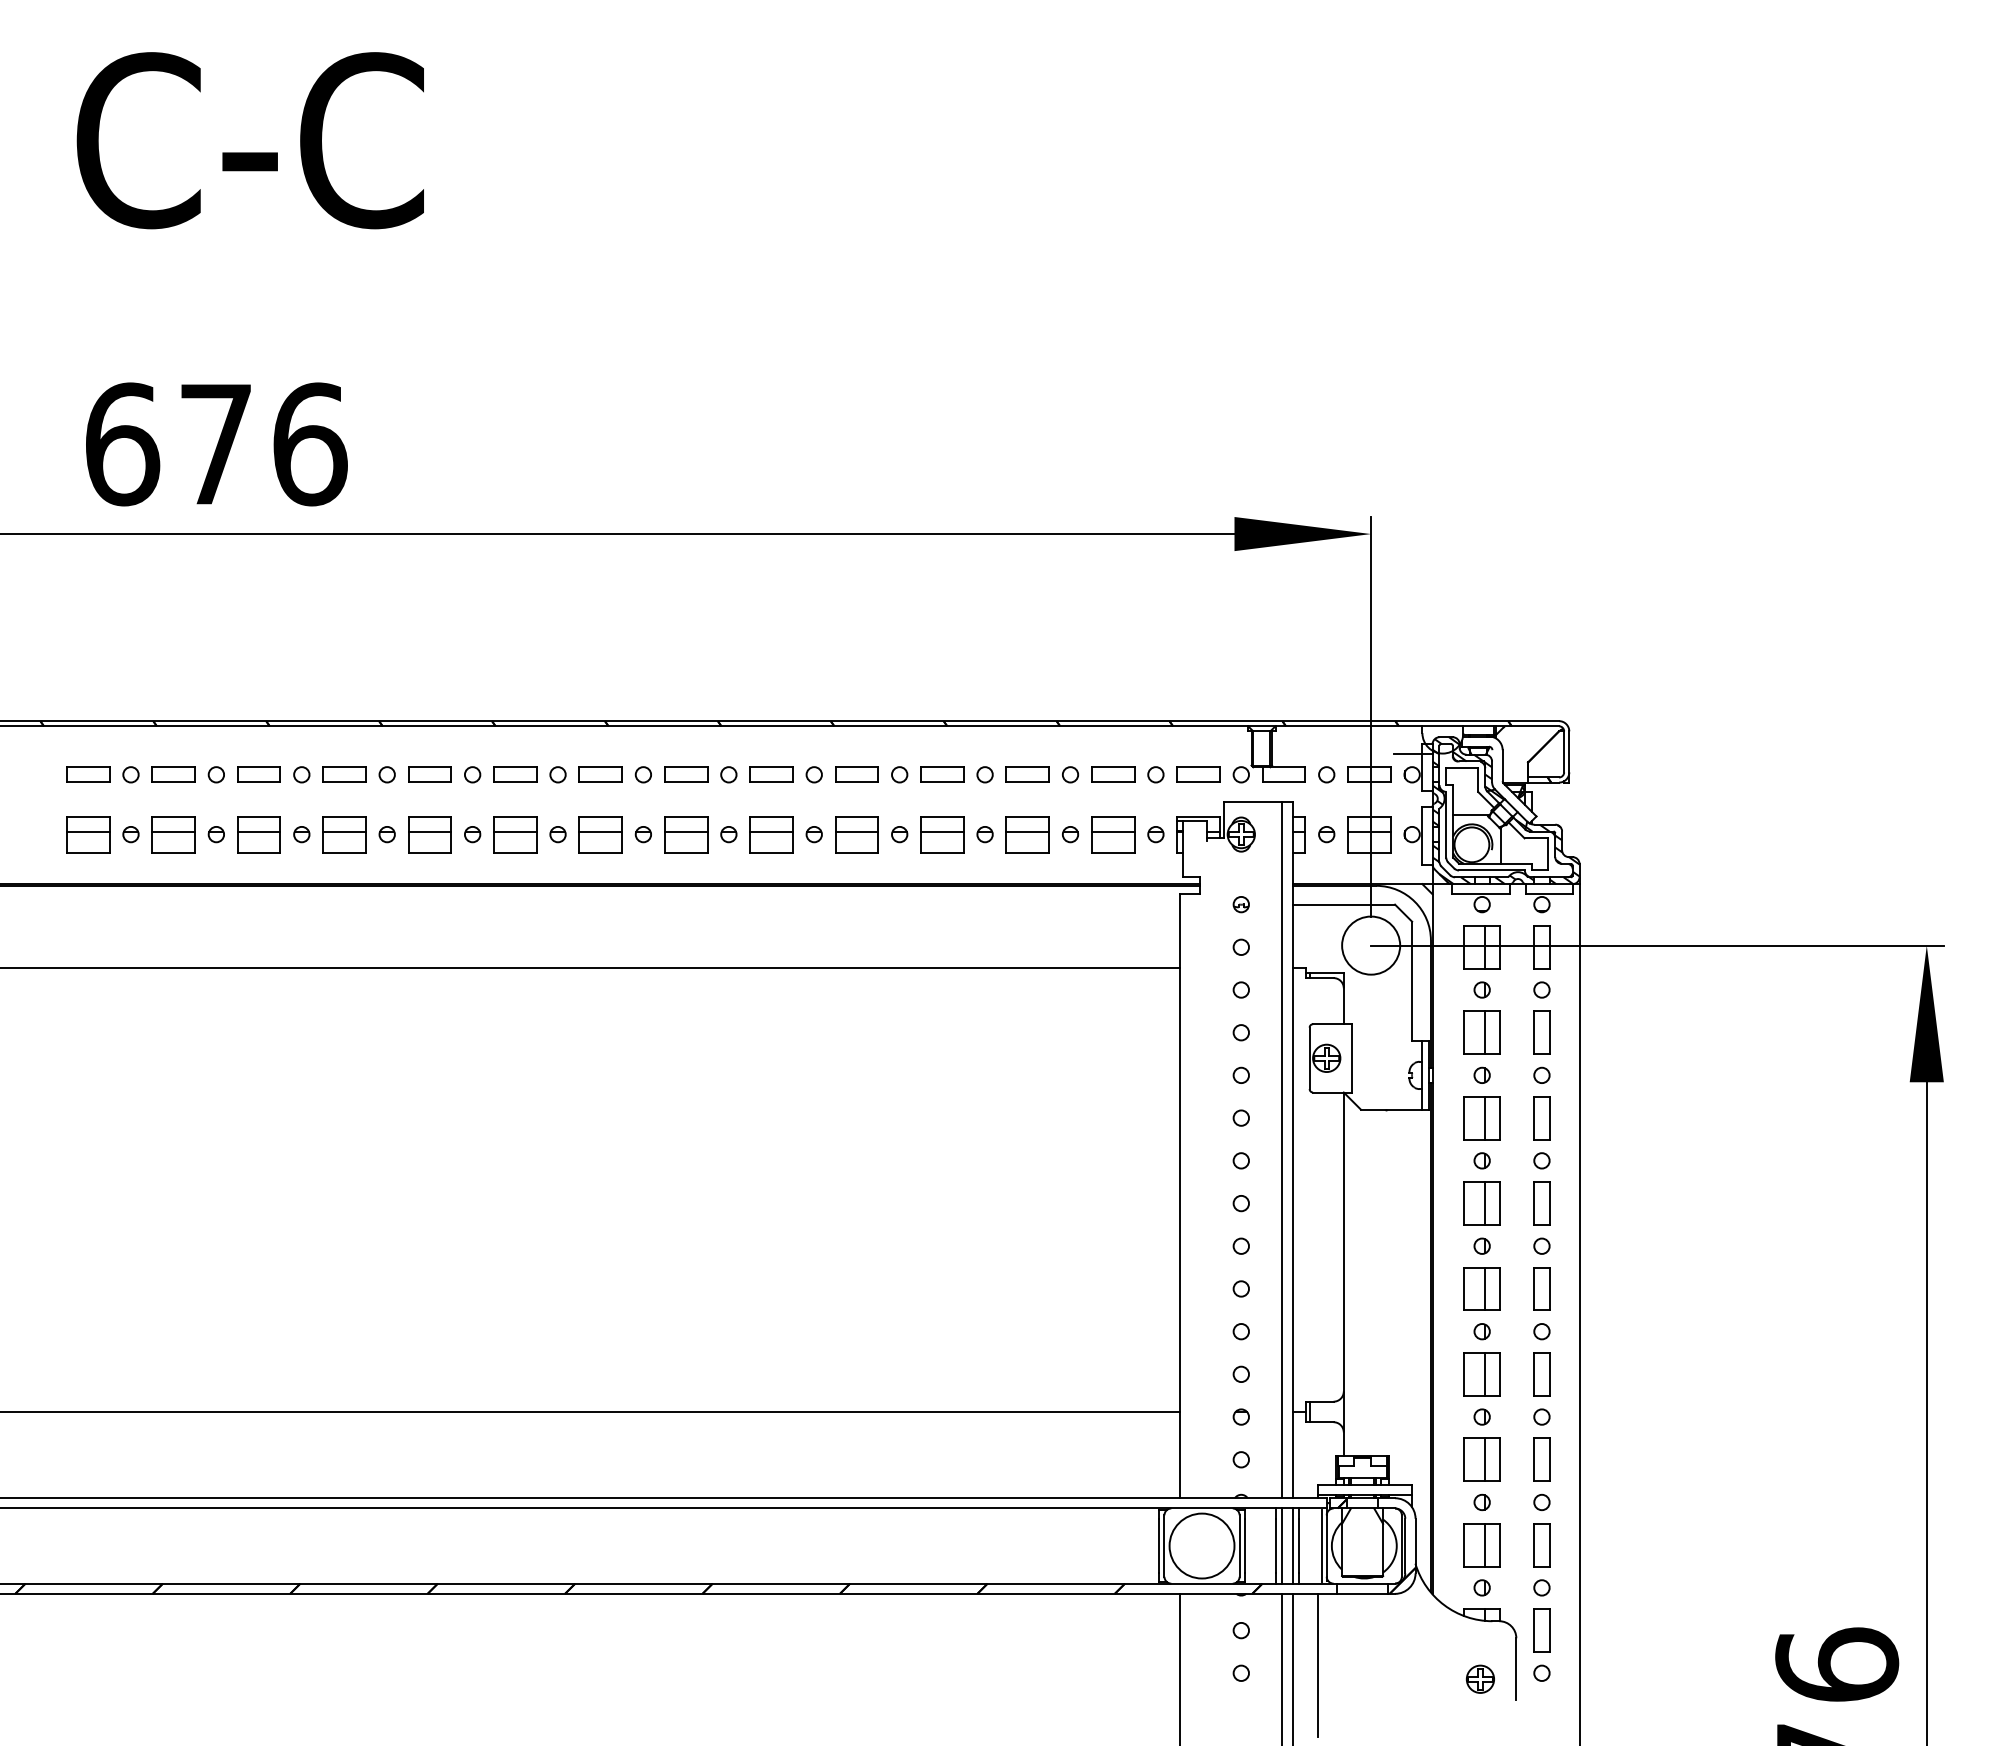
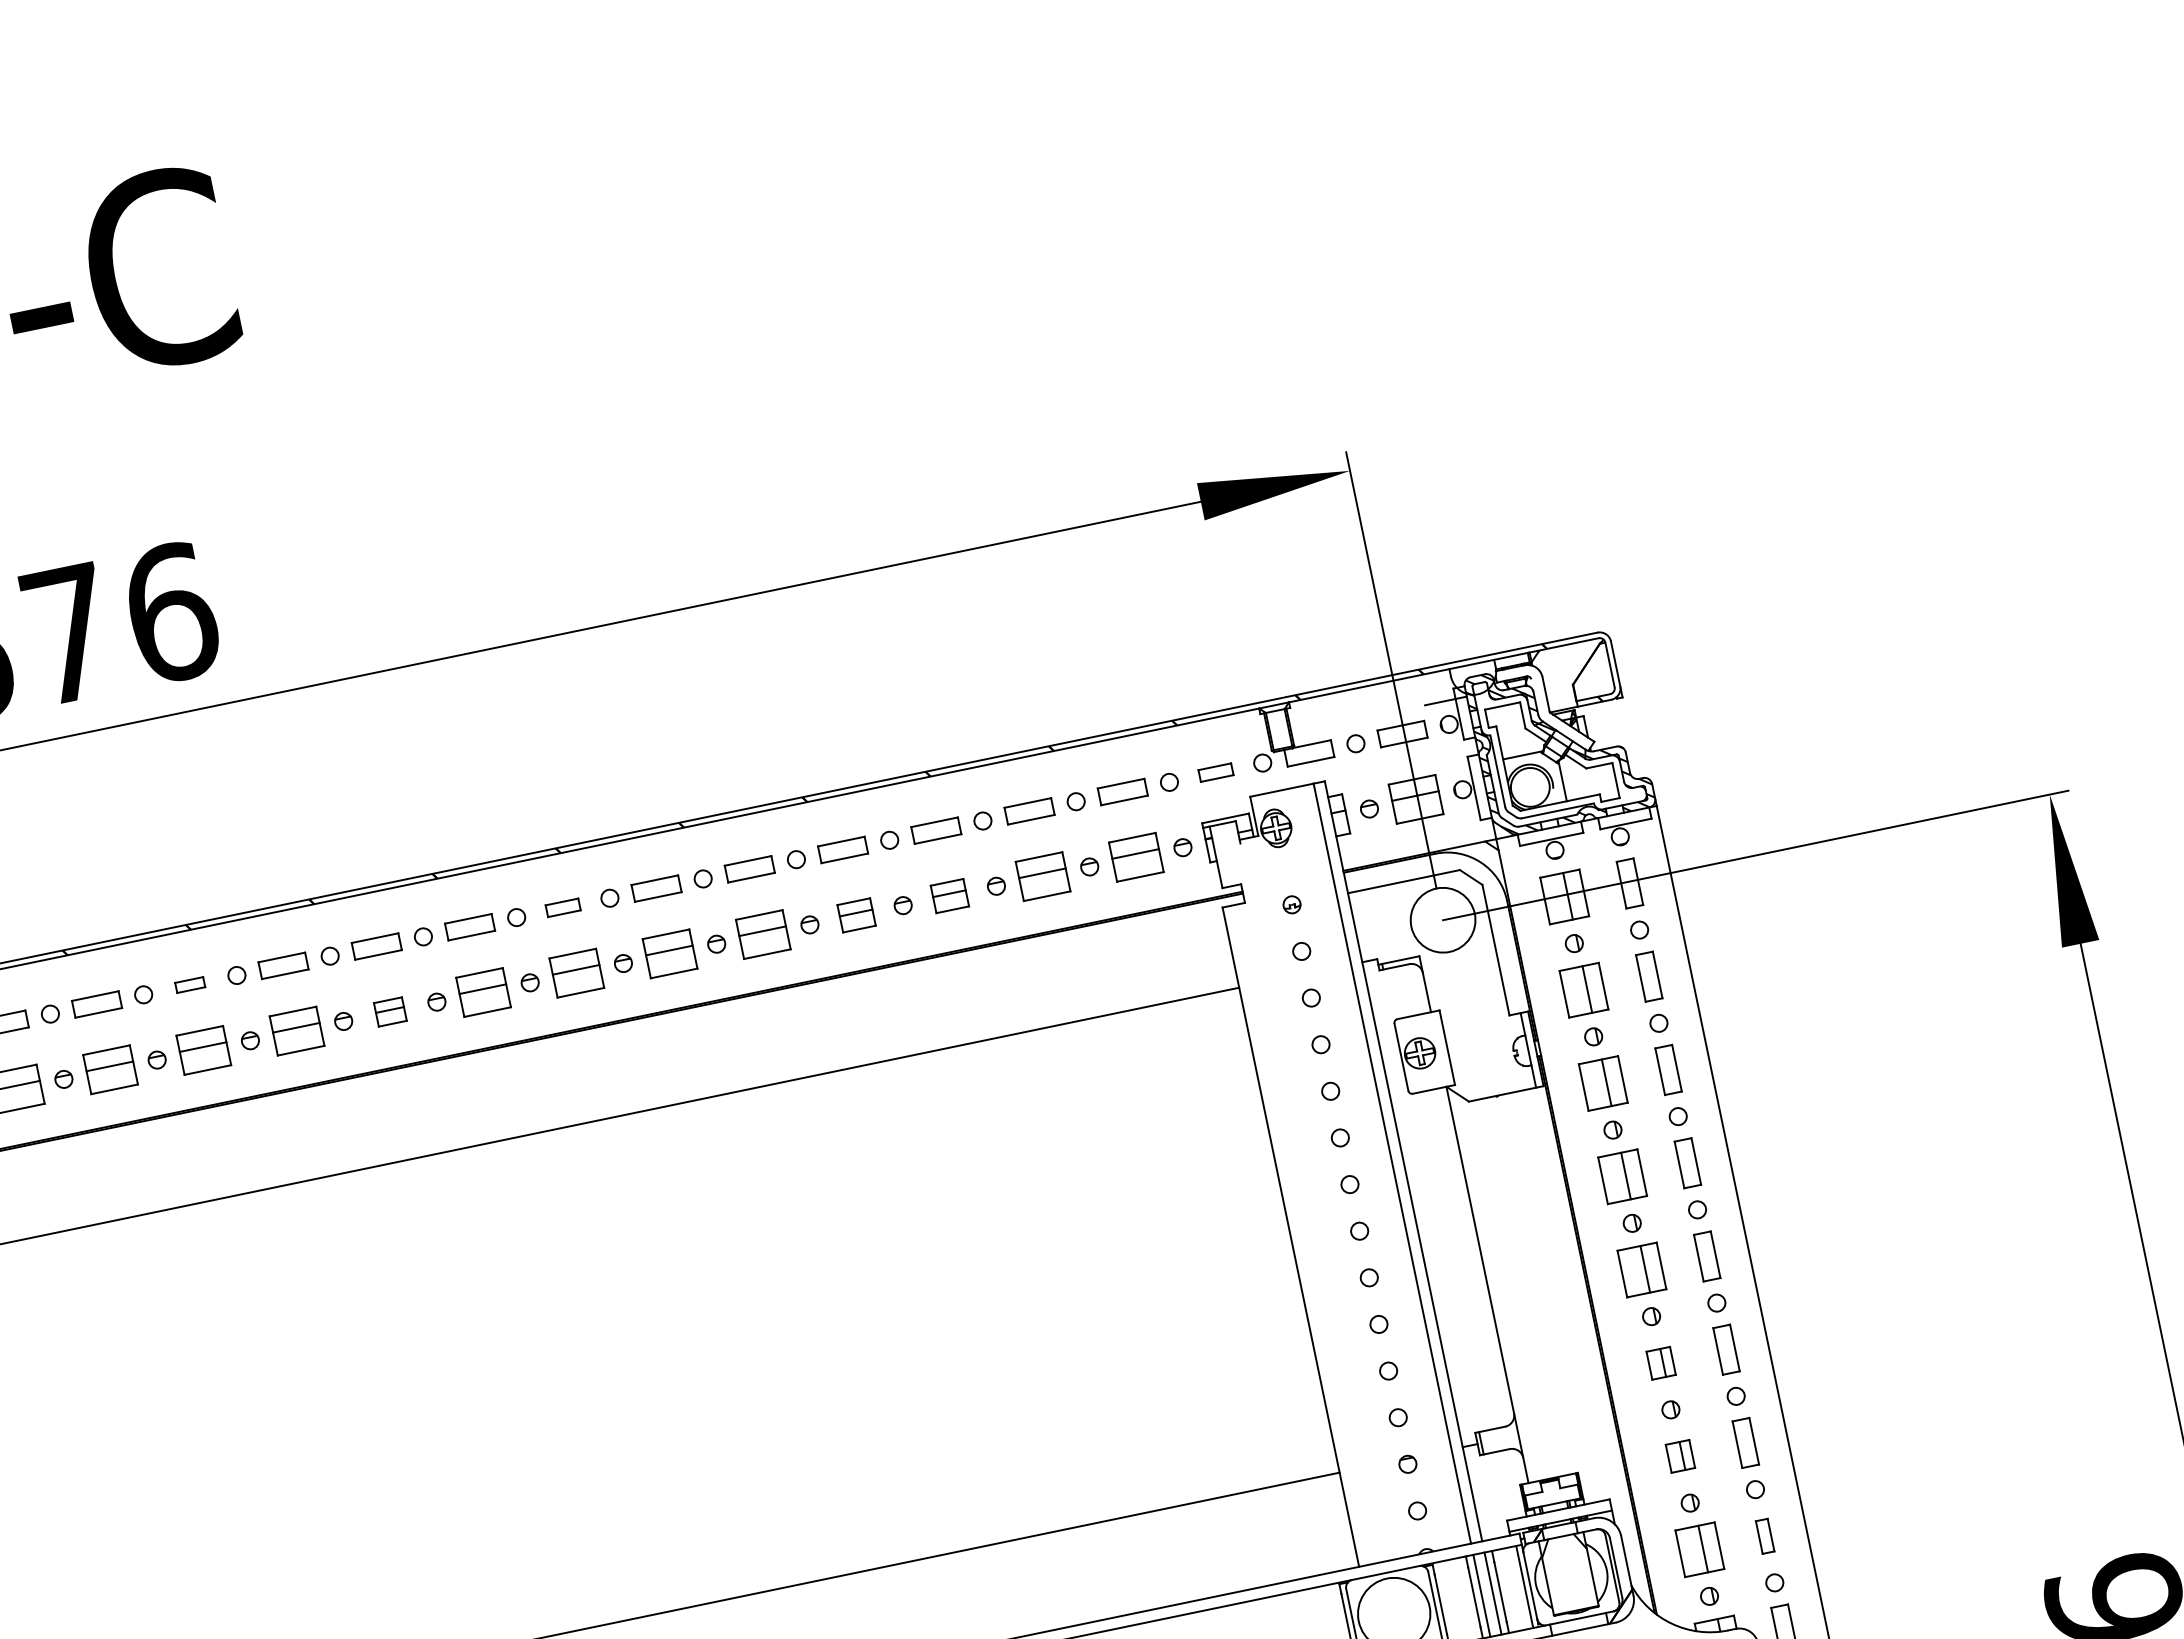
part: (258, 774) -> (189, 984), size x0.6
part: (600, 774) -> (562, 907), size x0.7
part: (1198, 774) -> (1215, 772), size x0.7
part: (429, 834) -> (389, 1011), size x0.6
part: (856, 834) -> (856, 915), size x0.7
part: (942, 834) -> (949, 895), size x0.7
part: (1481, 1374) -> (1660, 1363), size x0.6
part: (1481, 1459) -> (1679, 1456), size x0.6
part: (1541, 1545) -> (1764, 1536), size x0.7

